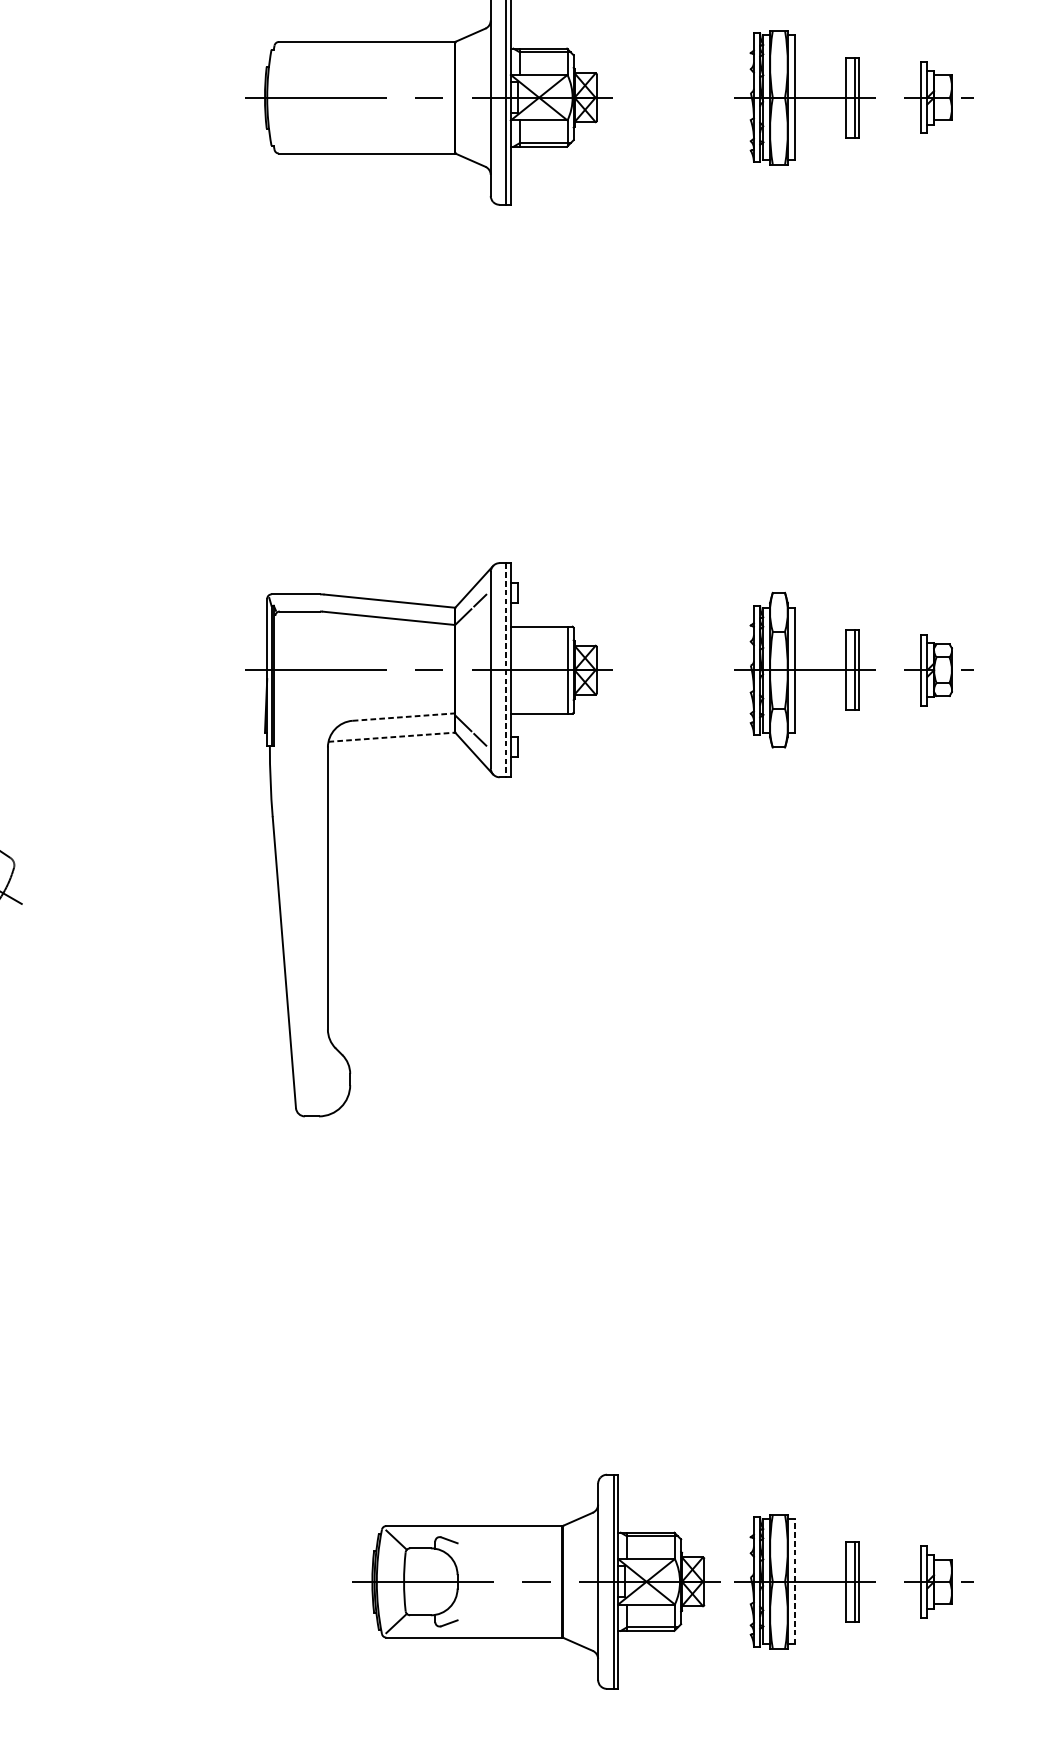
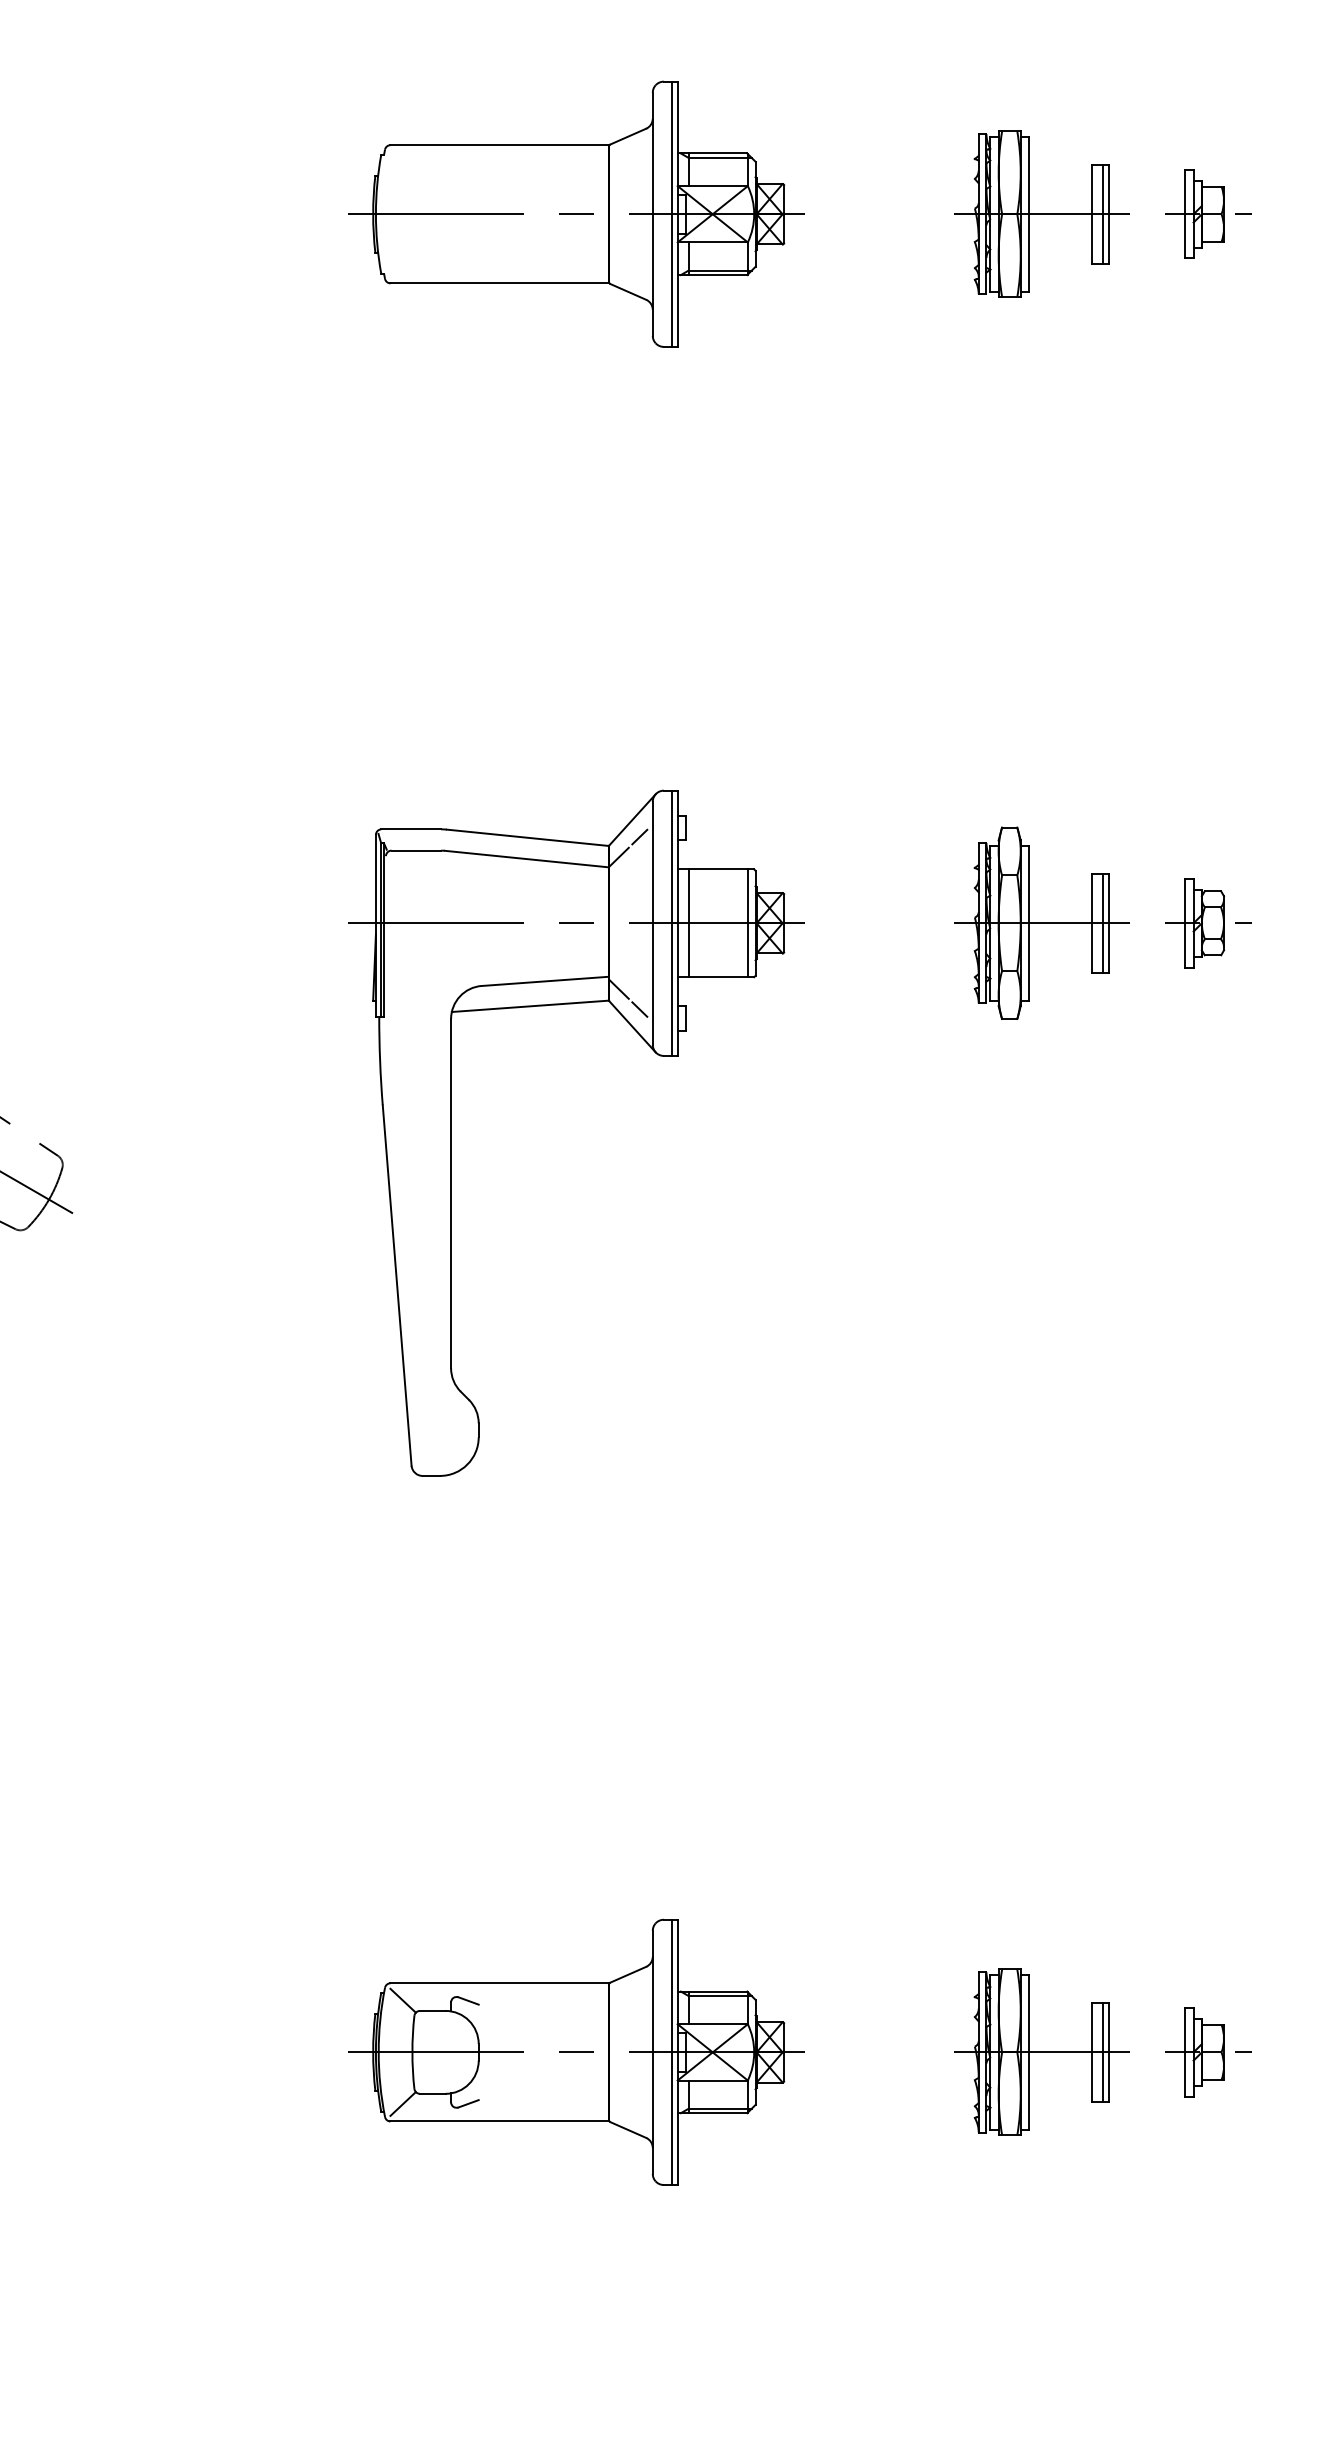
line: (506, 670) -> (672, 923), dashed -> solid
line: (519, 670) -> (688, 923), added
line: (404, 717) -> (545, 981), dashed -> solid
line: (392, 737) -> (530, 1006), dashed -> solid
part: (536, 1581) -> (576, 2051), moved
line: (794, 1581) -> (1029, 2051), dashed -> solid

